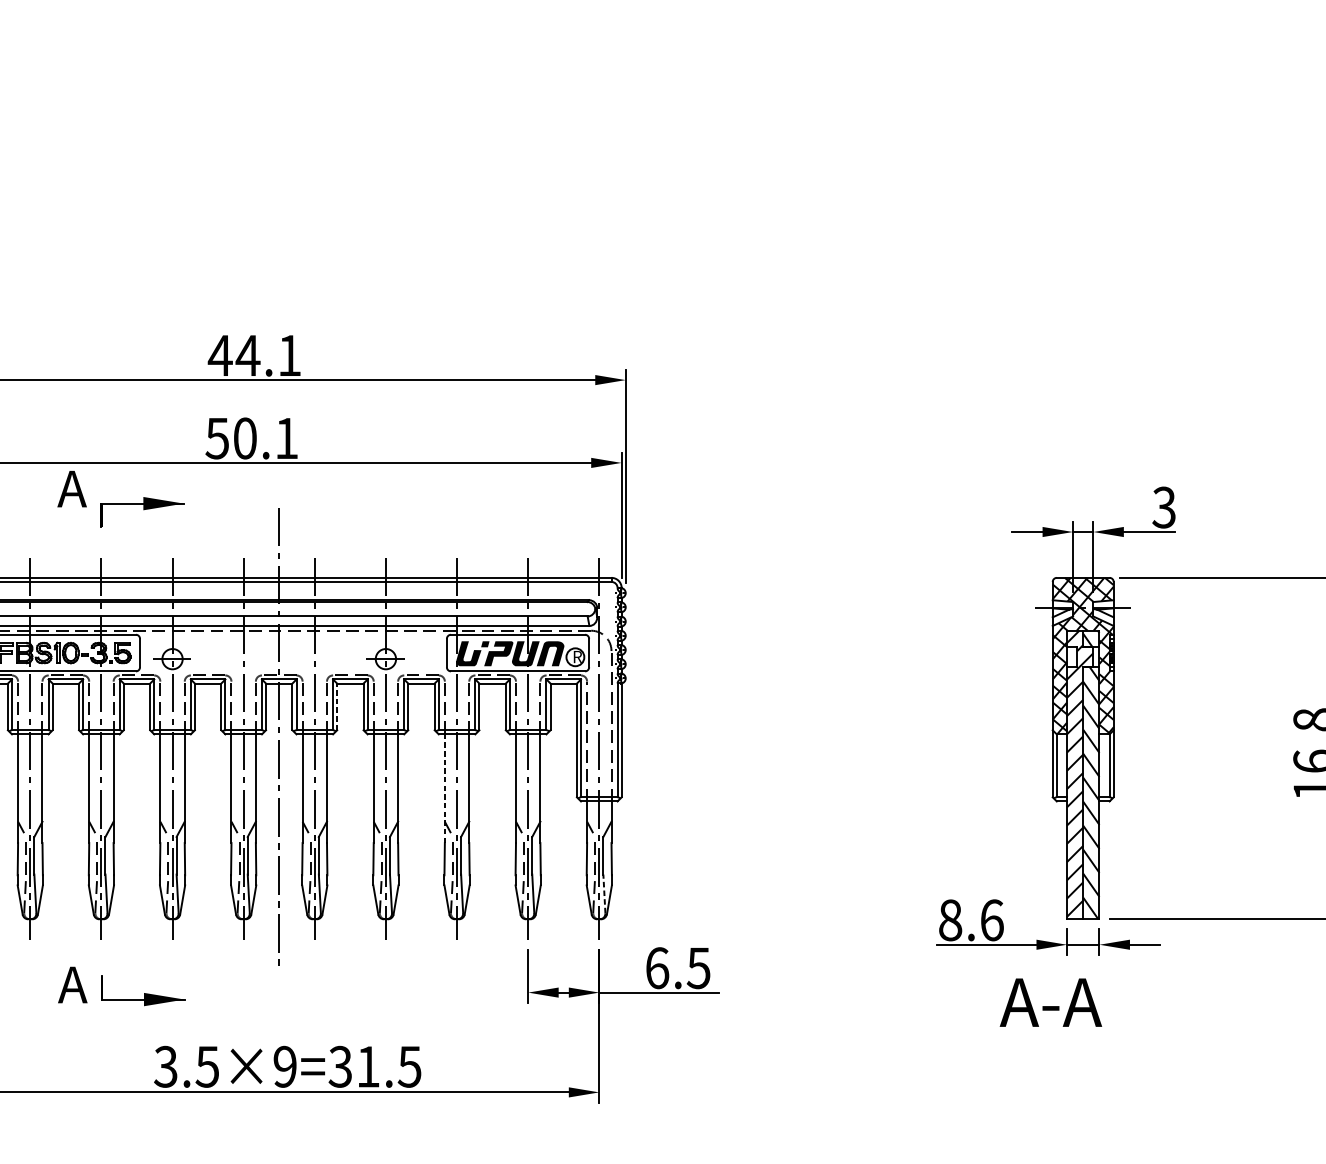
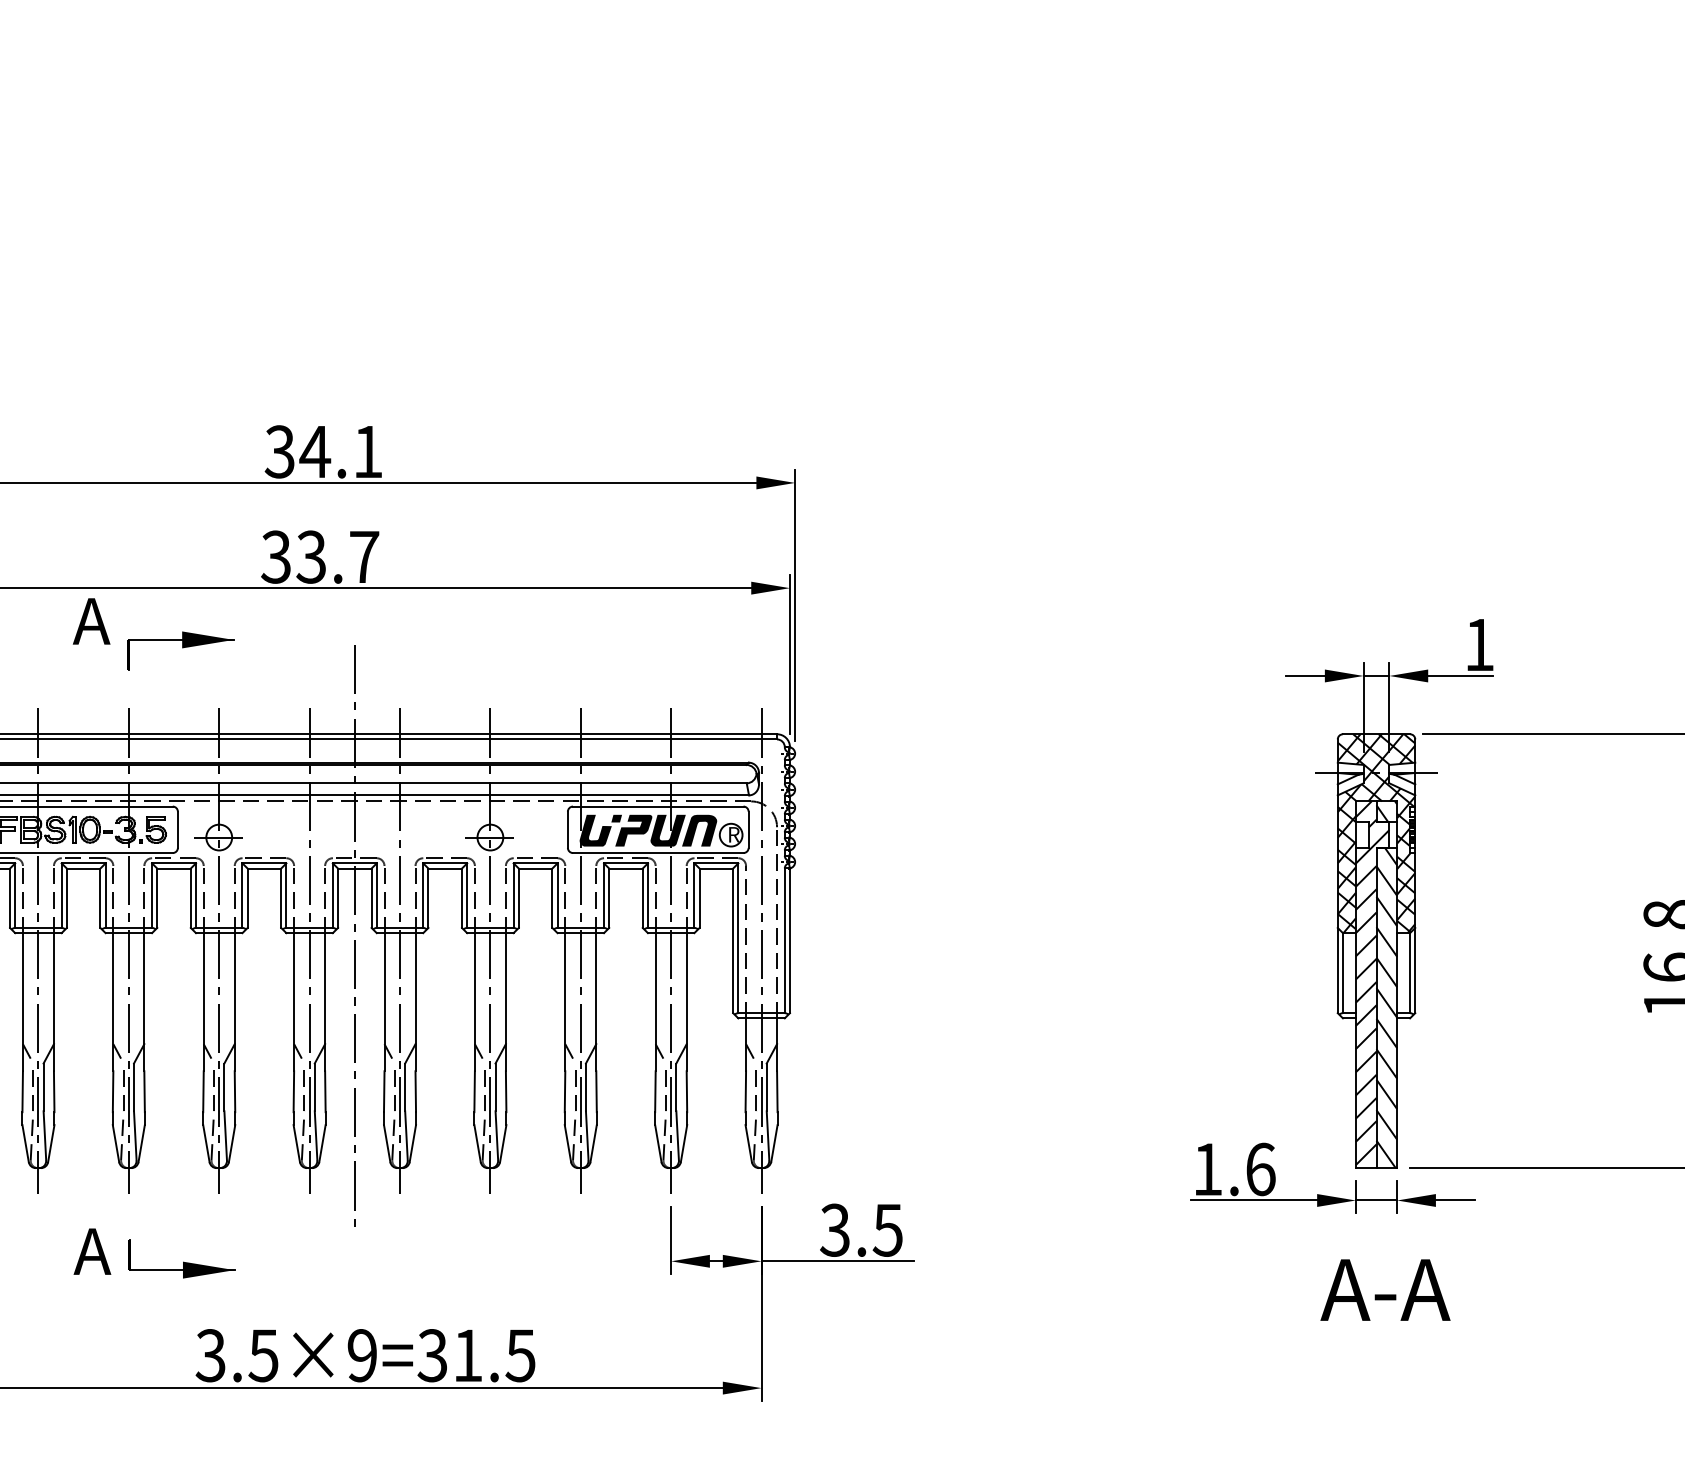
text: (219, 355) -> (279, 451), 44.1 -> 34.1
text: (252, 437) -> (320, 556), 50.1 -> 33.7
text: (1163, 507) -> (1478, 644), 3 -> 1
line: (337, 707) -> (428, 898), dashed -> solid
line: (445, 788) -> (565, 1001), dashed -> solid
line: (604, 893) -> (768, 1135), dashed -> solid
text: (950, 920) -> (1207, 1169), 8.6 -> 1.6
text: (657, 967) -> (835, 1229), 6.5 -> 3.5
text: (1050, 1002) -> (1385, 1289), moved

